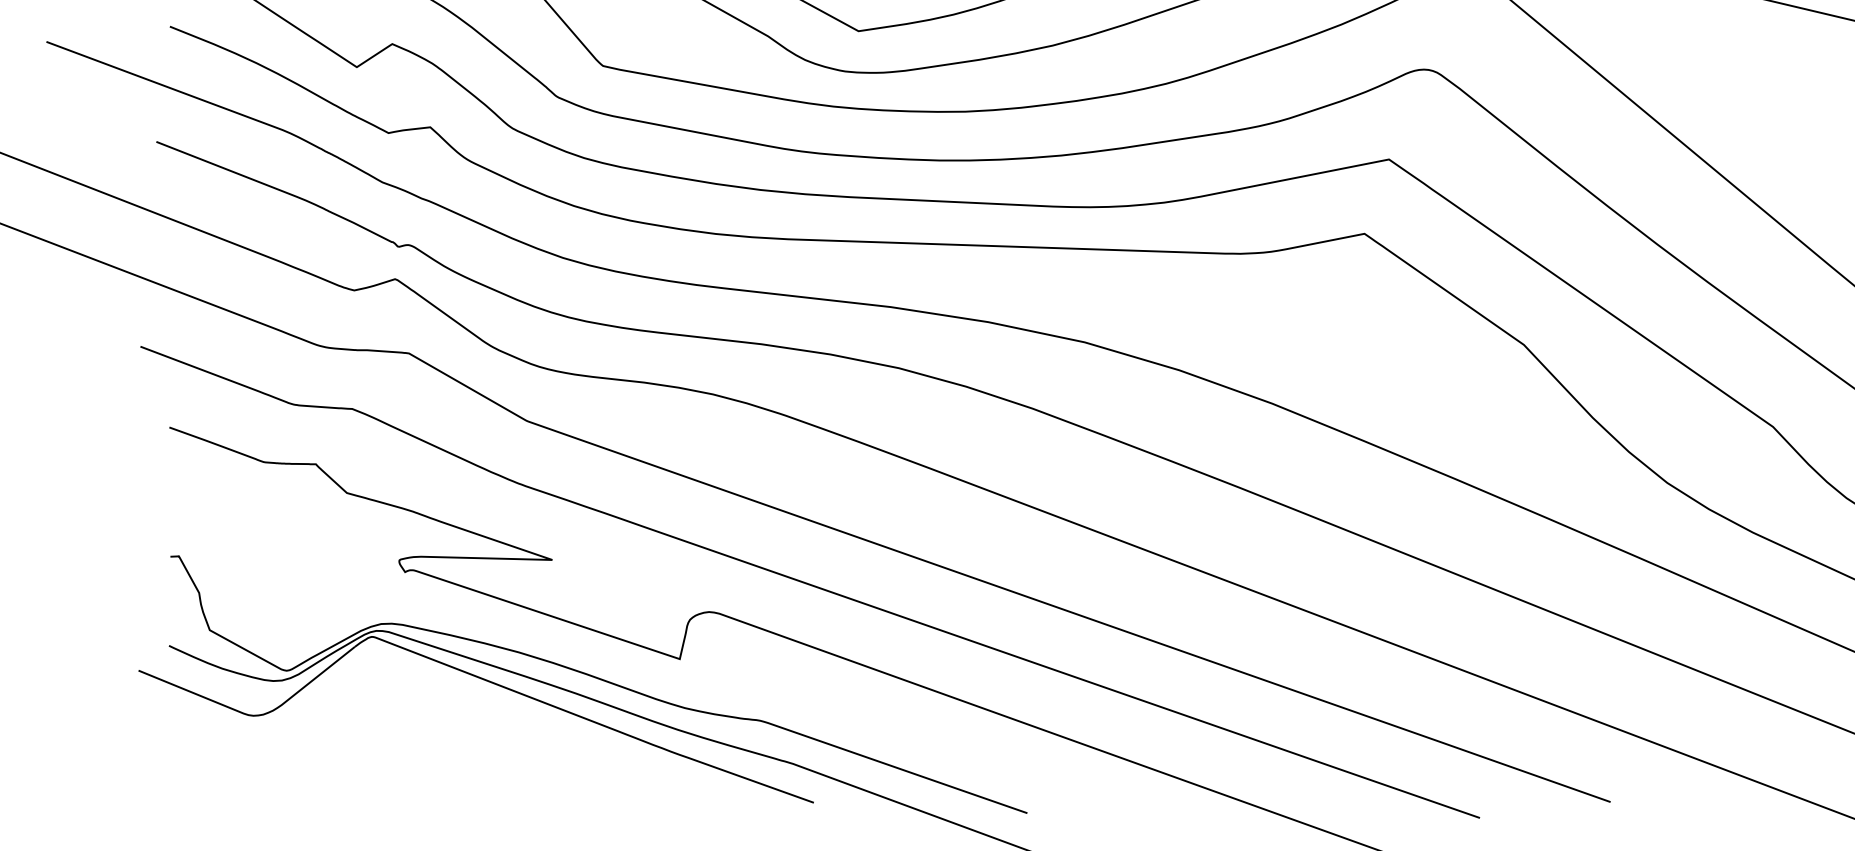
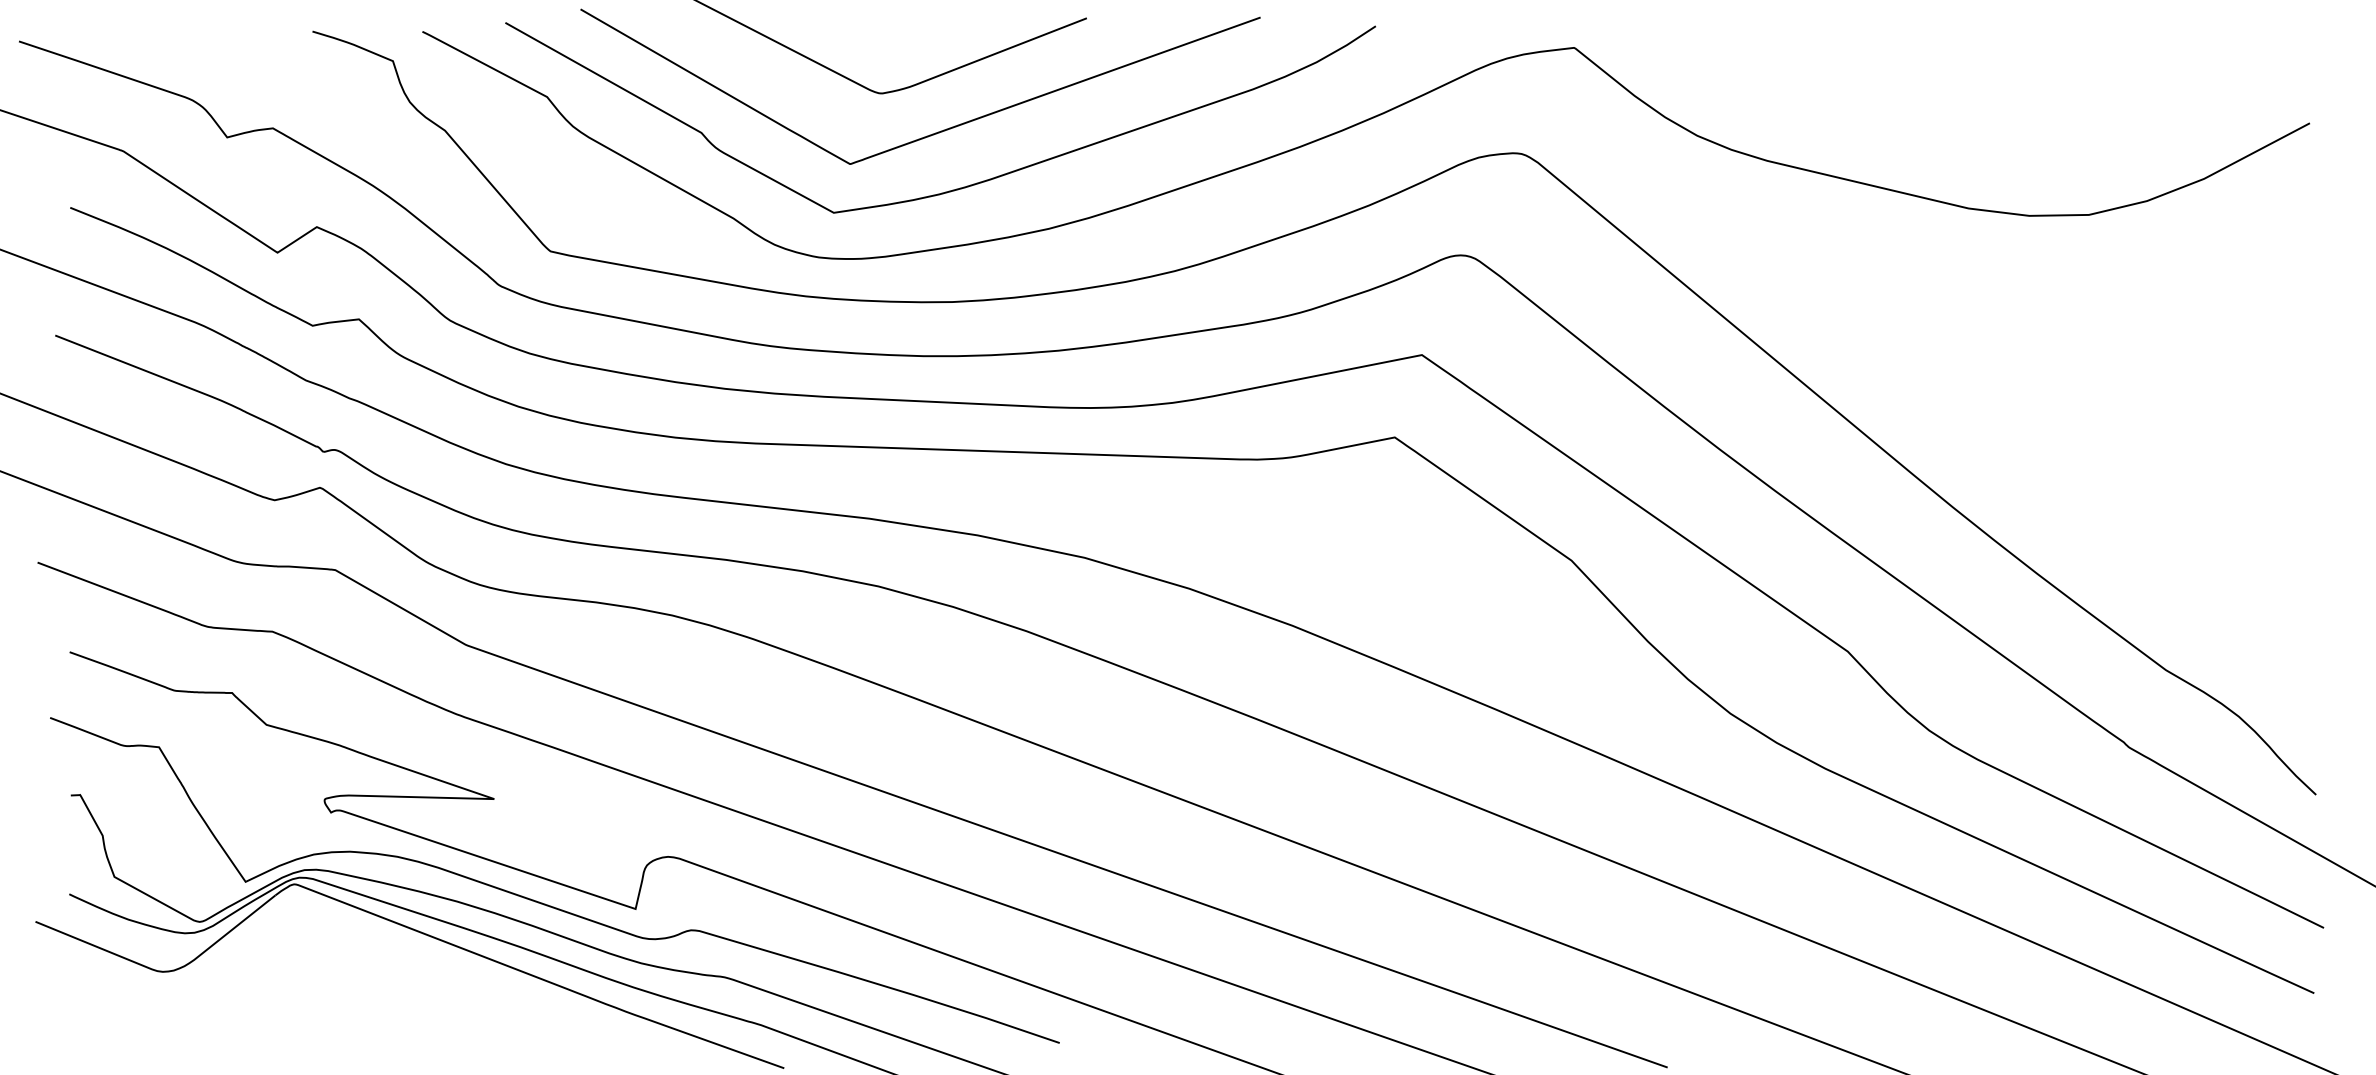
curve: (598, 654) -> (545, 903), added

